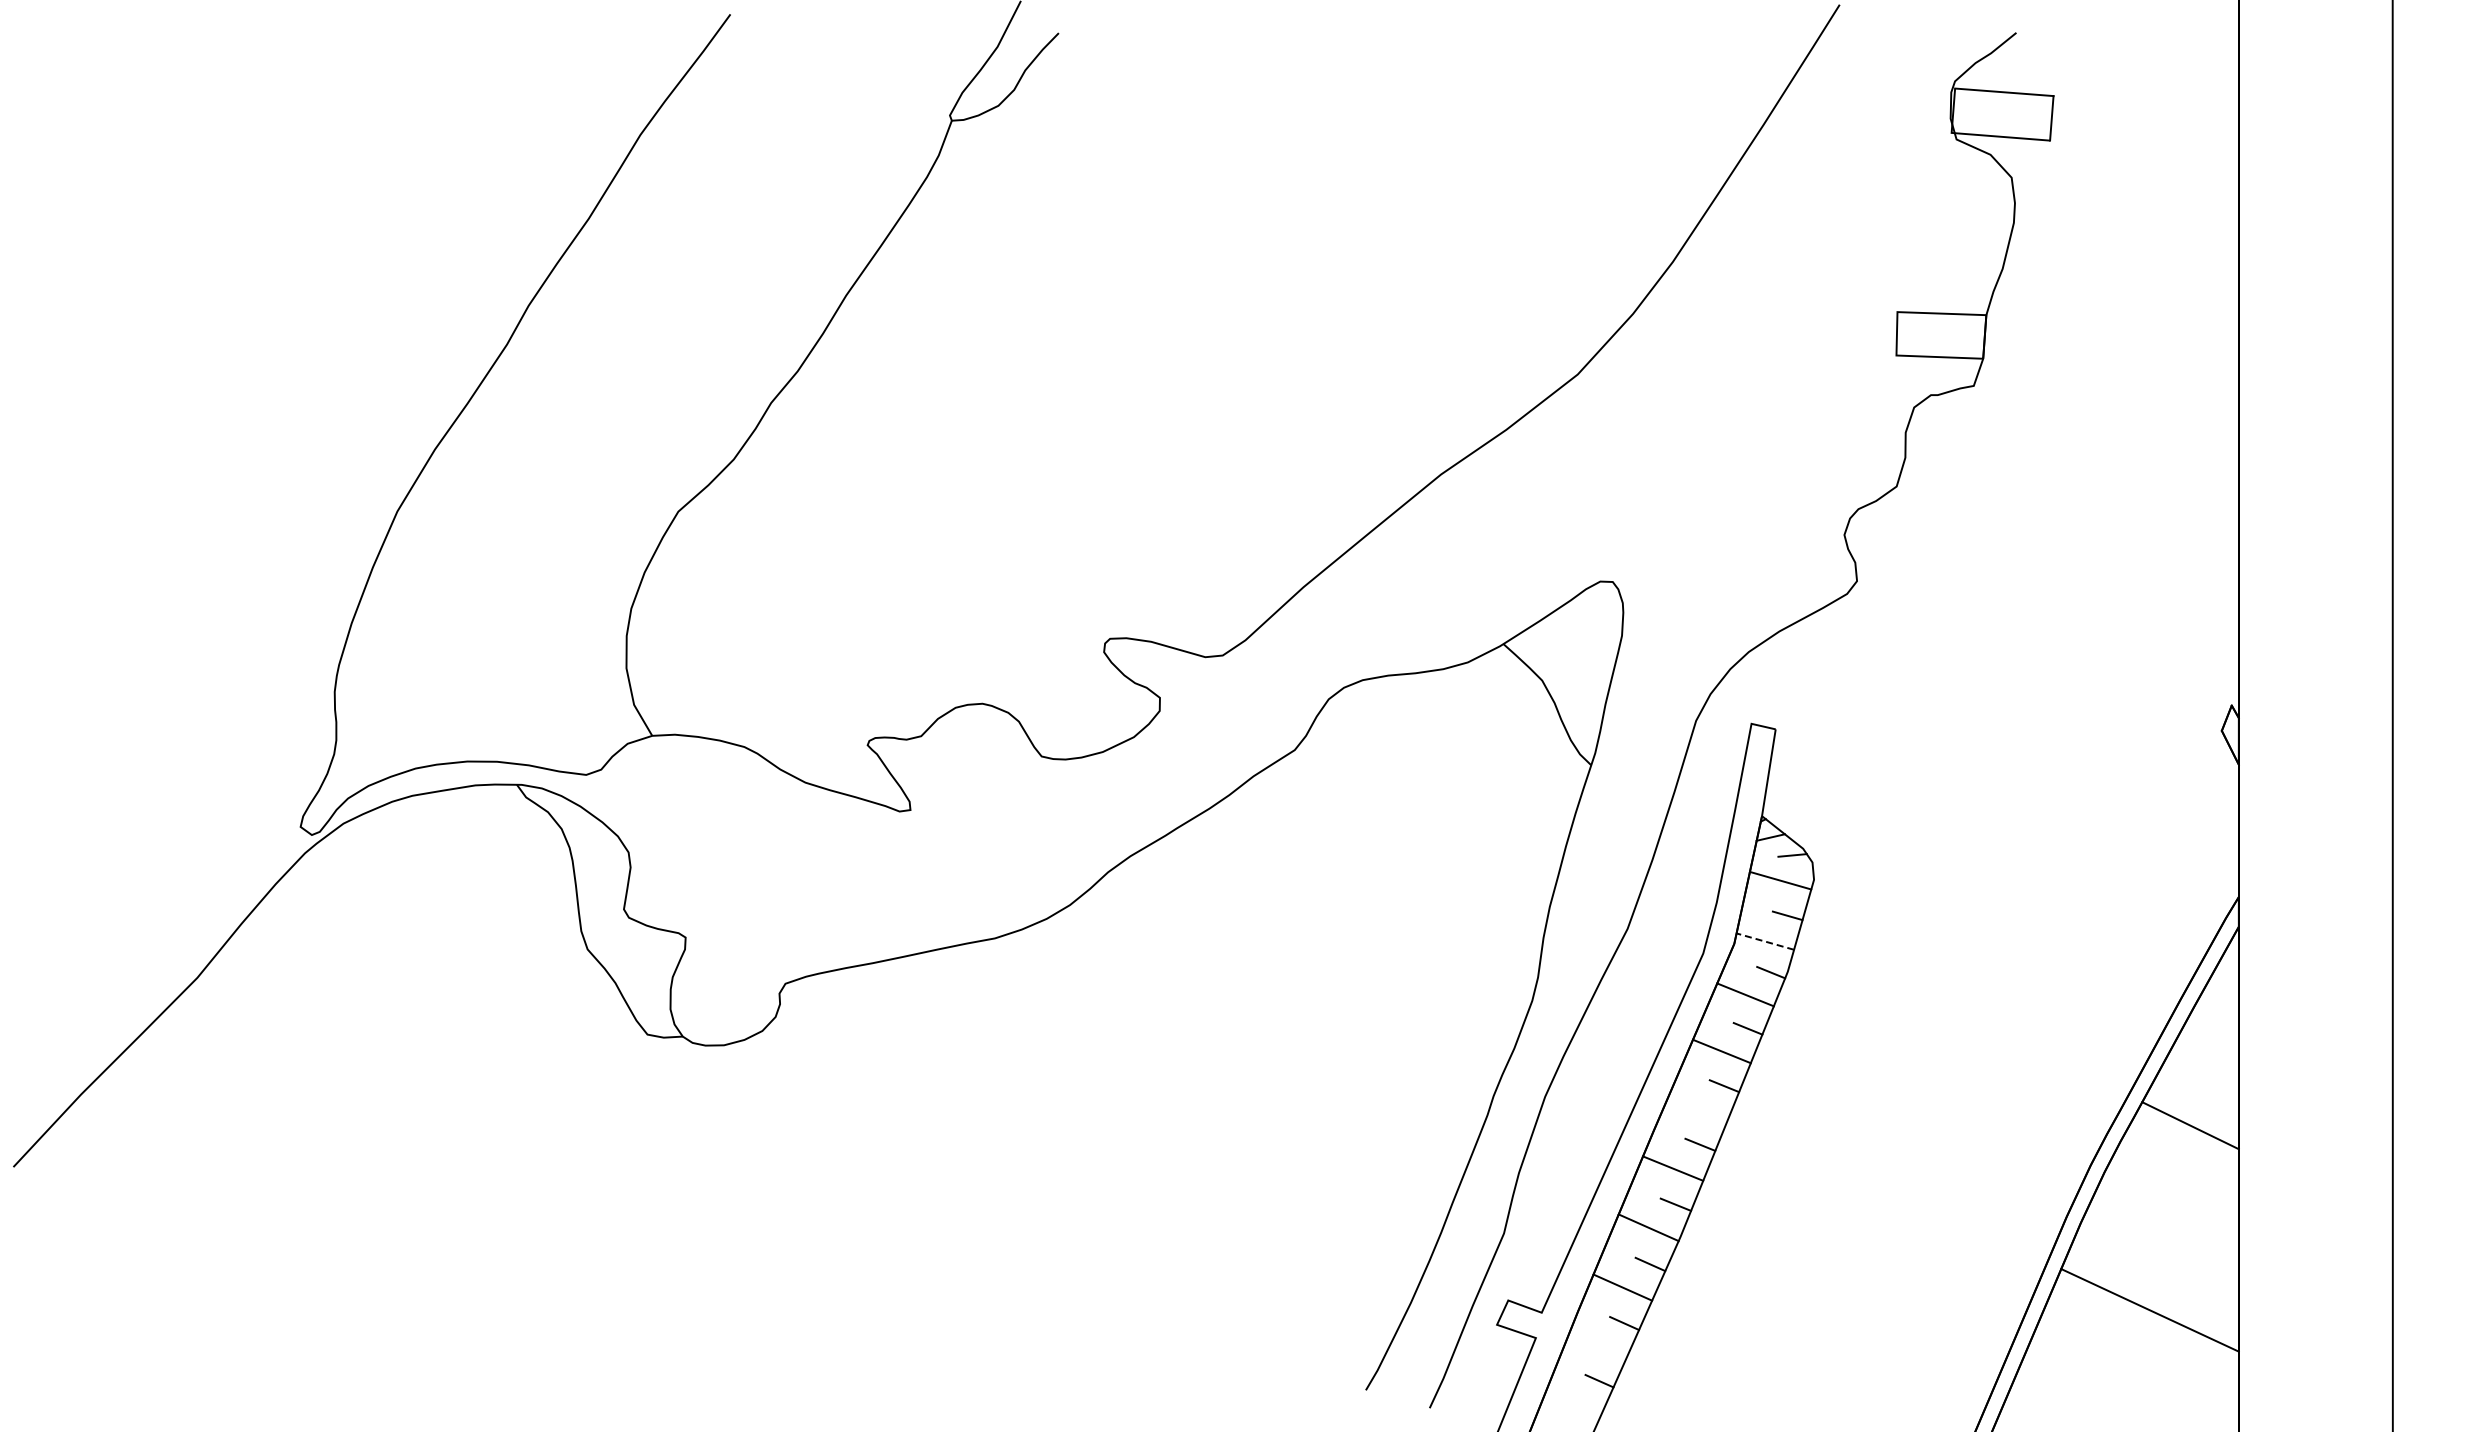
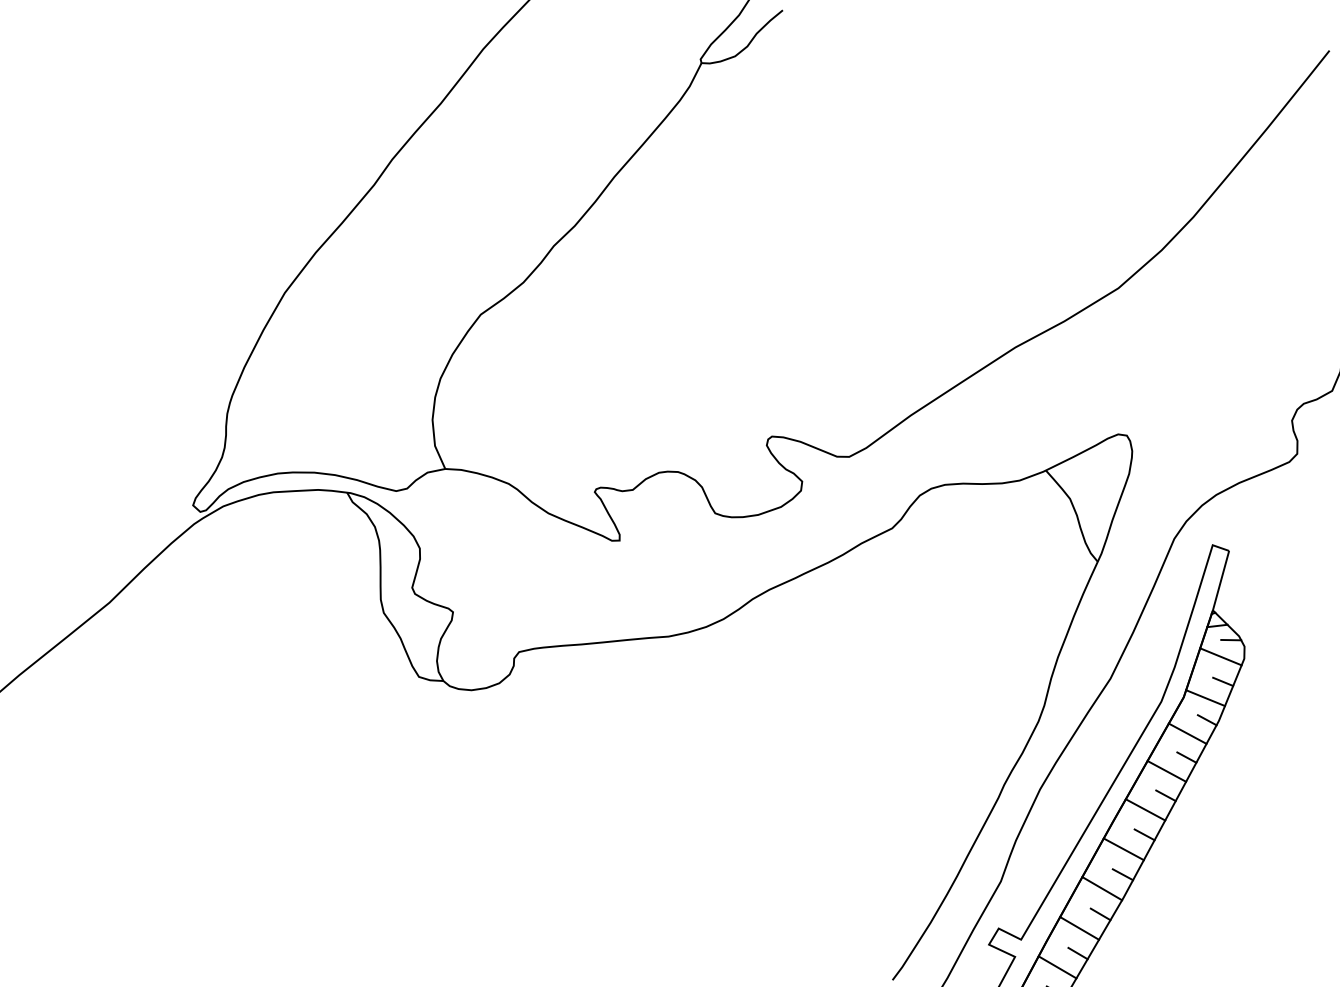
line: (1765, 941) -> (1205, 698), dashed -> solid
line: (1697, 1109) -> (1145, 809), added
line: (1597, 1345) -> (1057, 966), added

